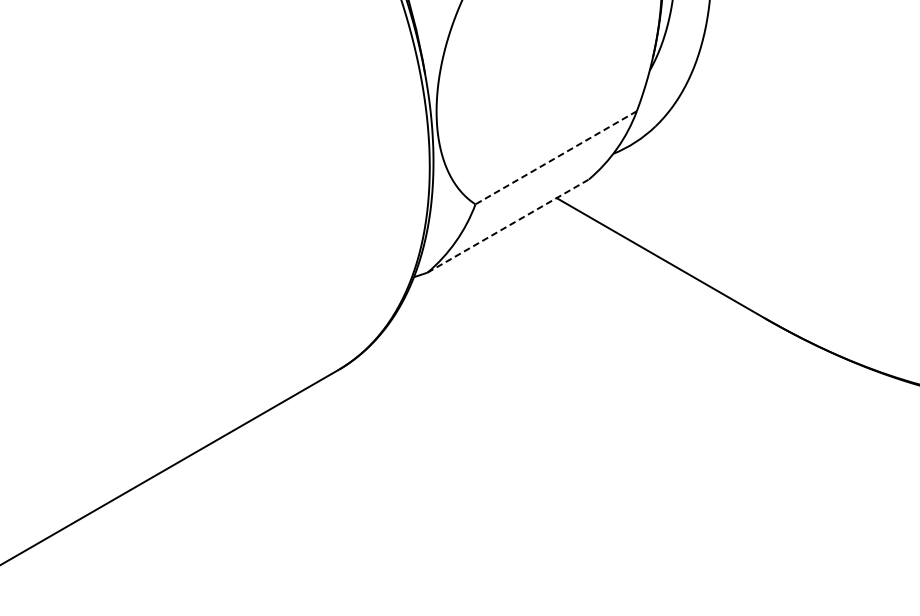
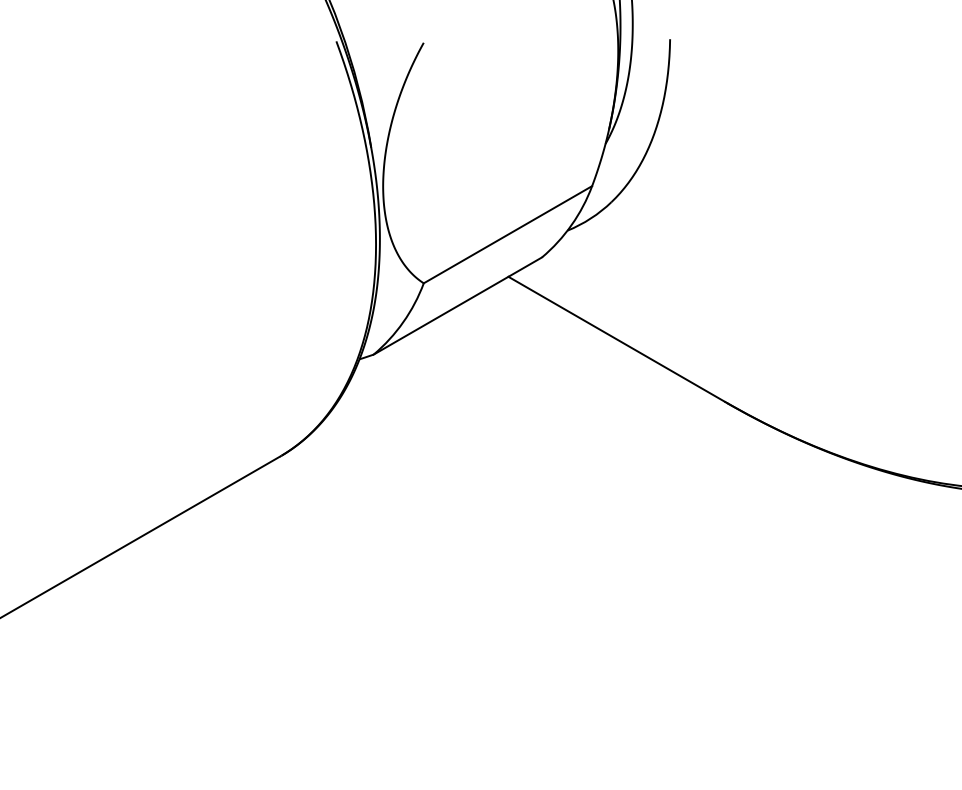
line: (555, 157) -> (507, 234), dashed -> solid
line: (508, 225) -> (458, 305), dashed -> solid

